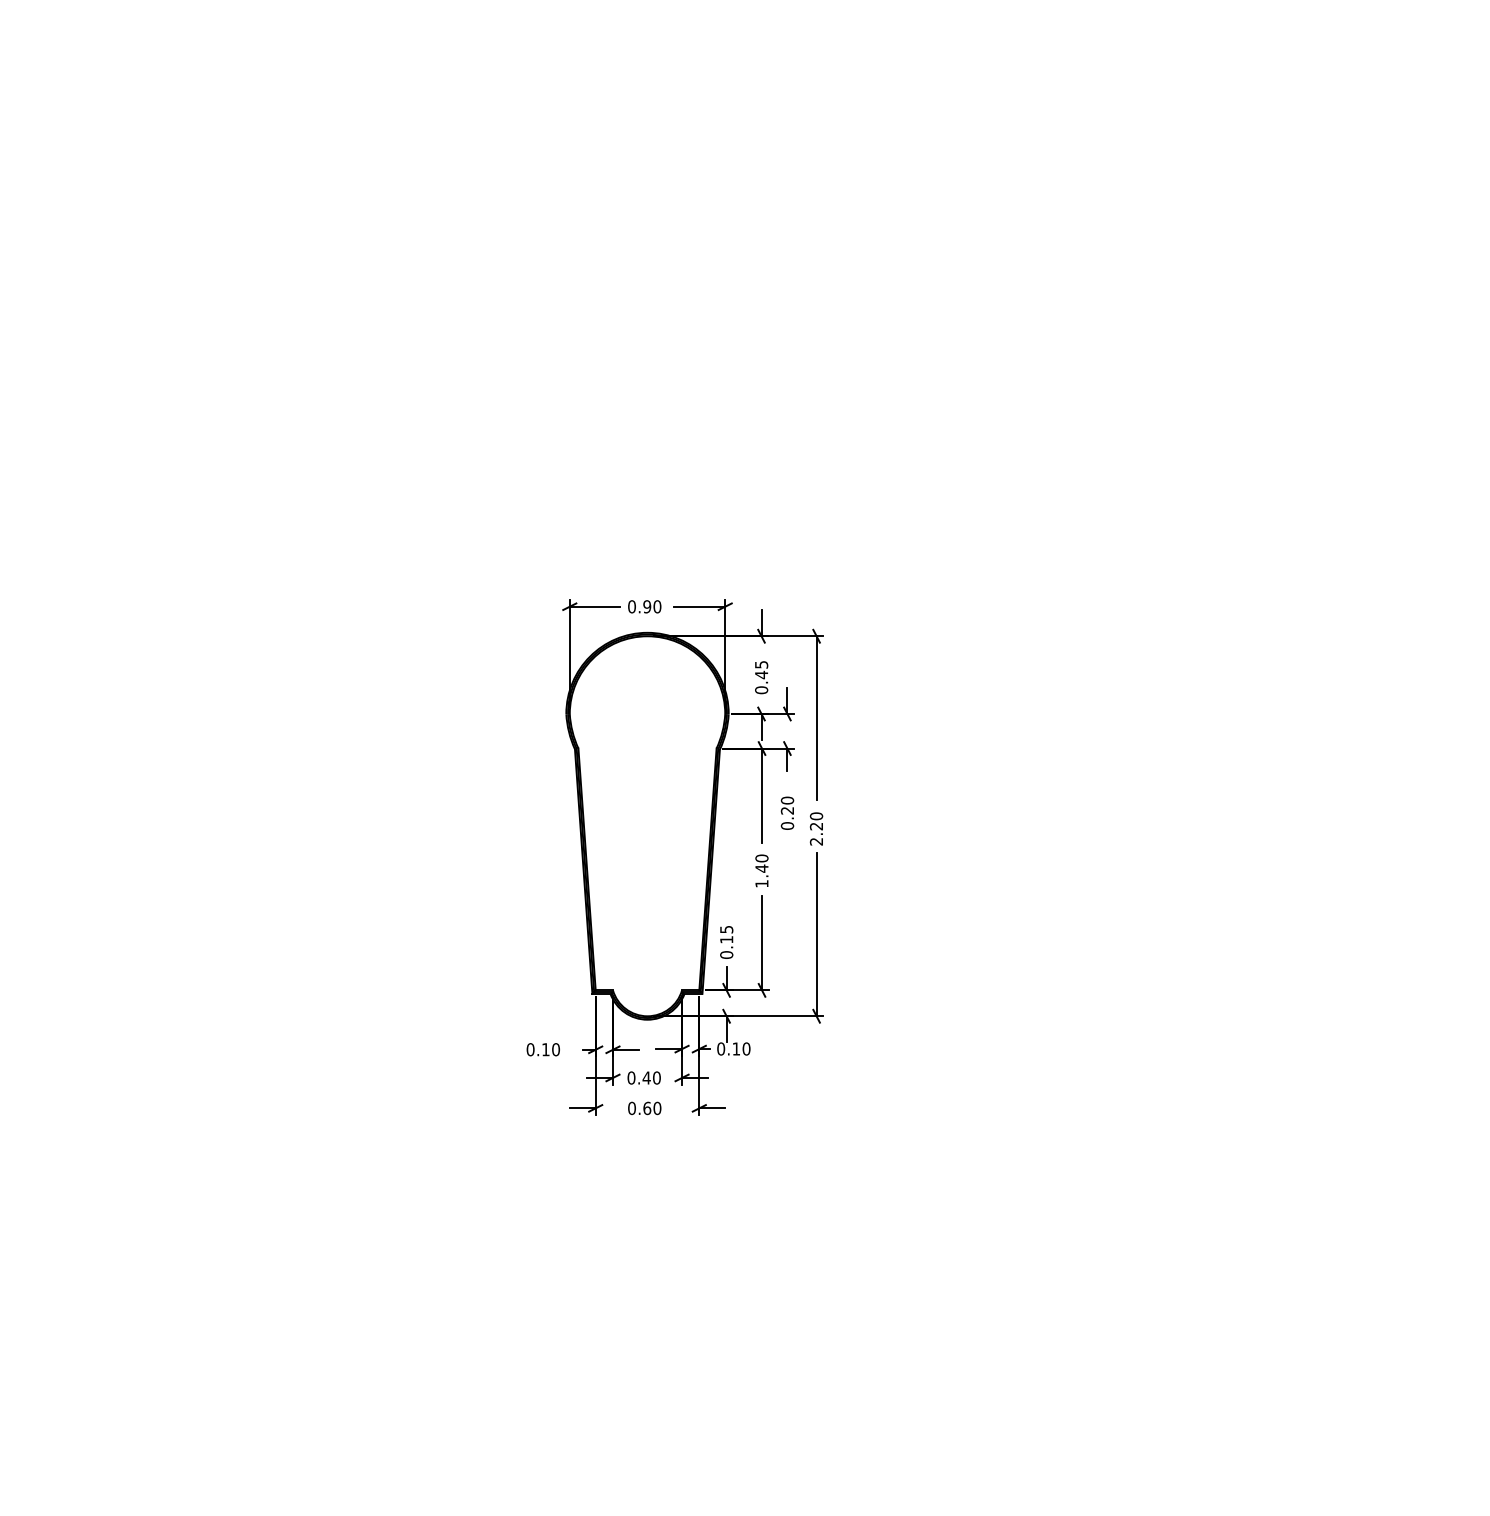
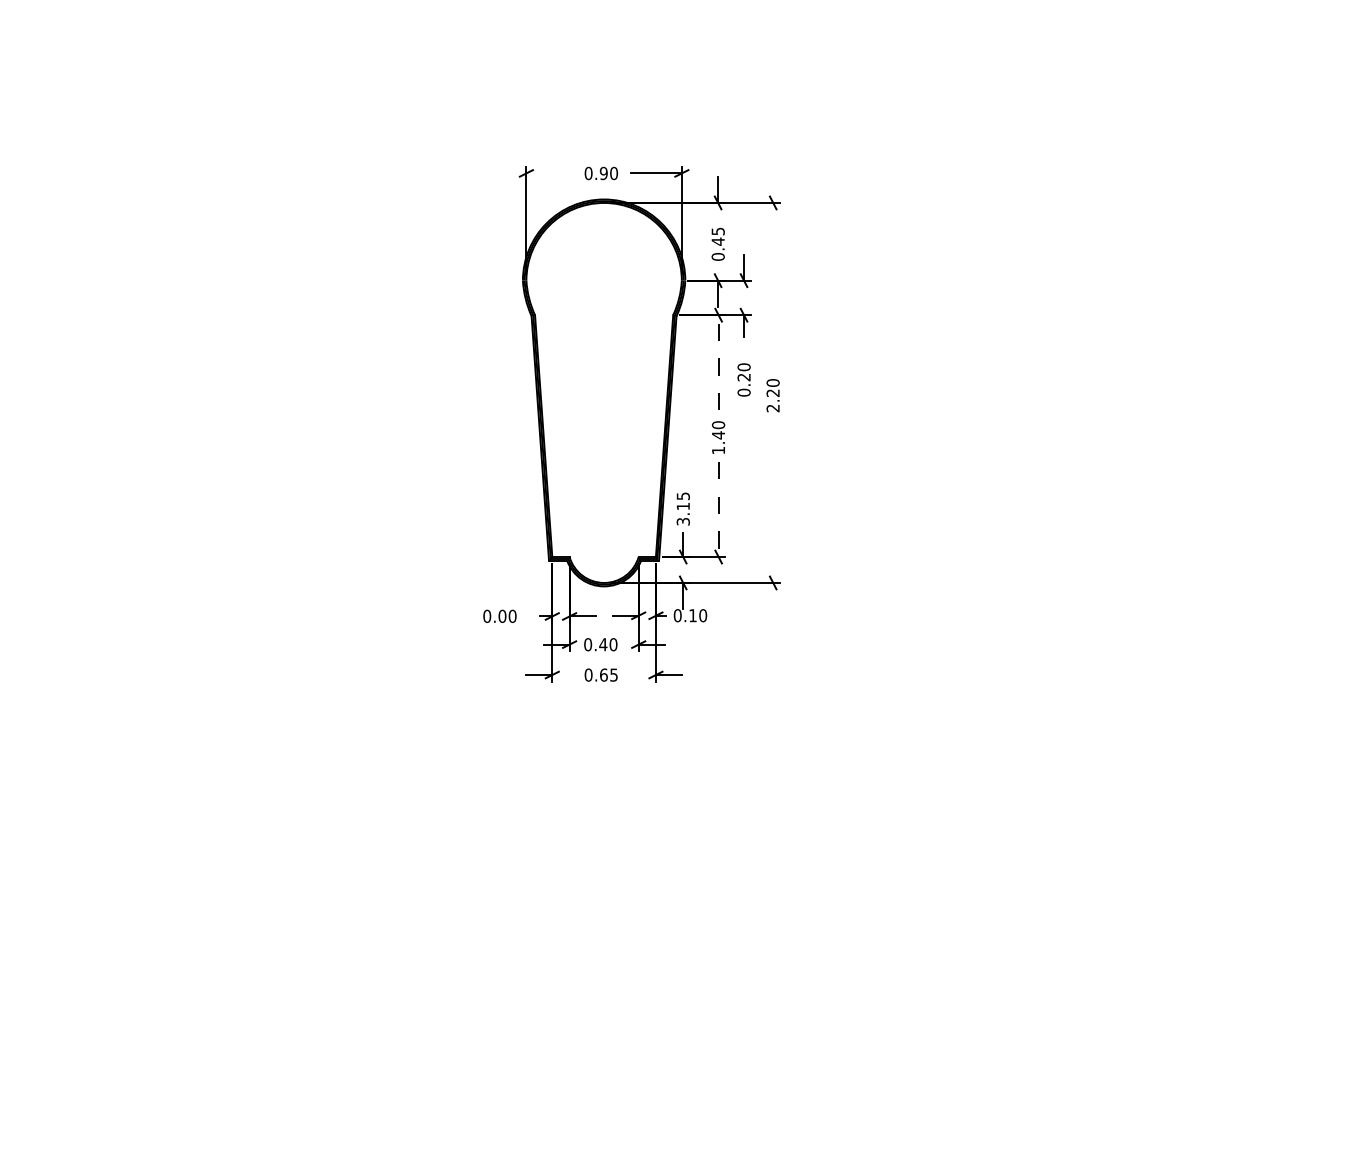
line: (594, 606) -> (551, 173), removed
line: (816, 717) -> (773, 284), removed
line: (762, 795) -> (719, 362), solid -> dashed
line: (816, 934) -> (773, 501), removed
line: (762, 943) -> (719, 510), solid -> dashed
text: (726, 954) -> (683, 521), 0.15 -> 3.15
text: (545, 1049) -> (502, 616), 0.10 -> 0.00
text: (657, 1108) -> (614, 675), 0.60 -> 0.65

